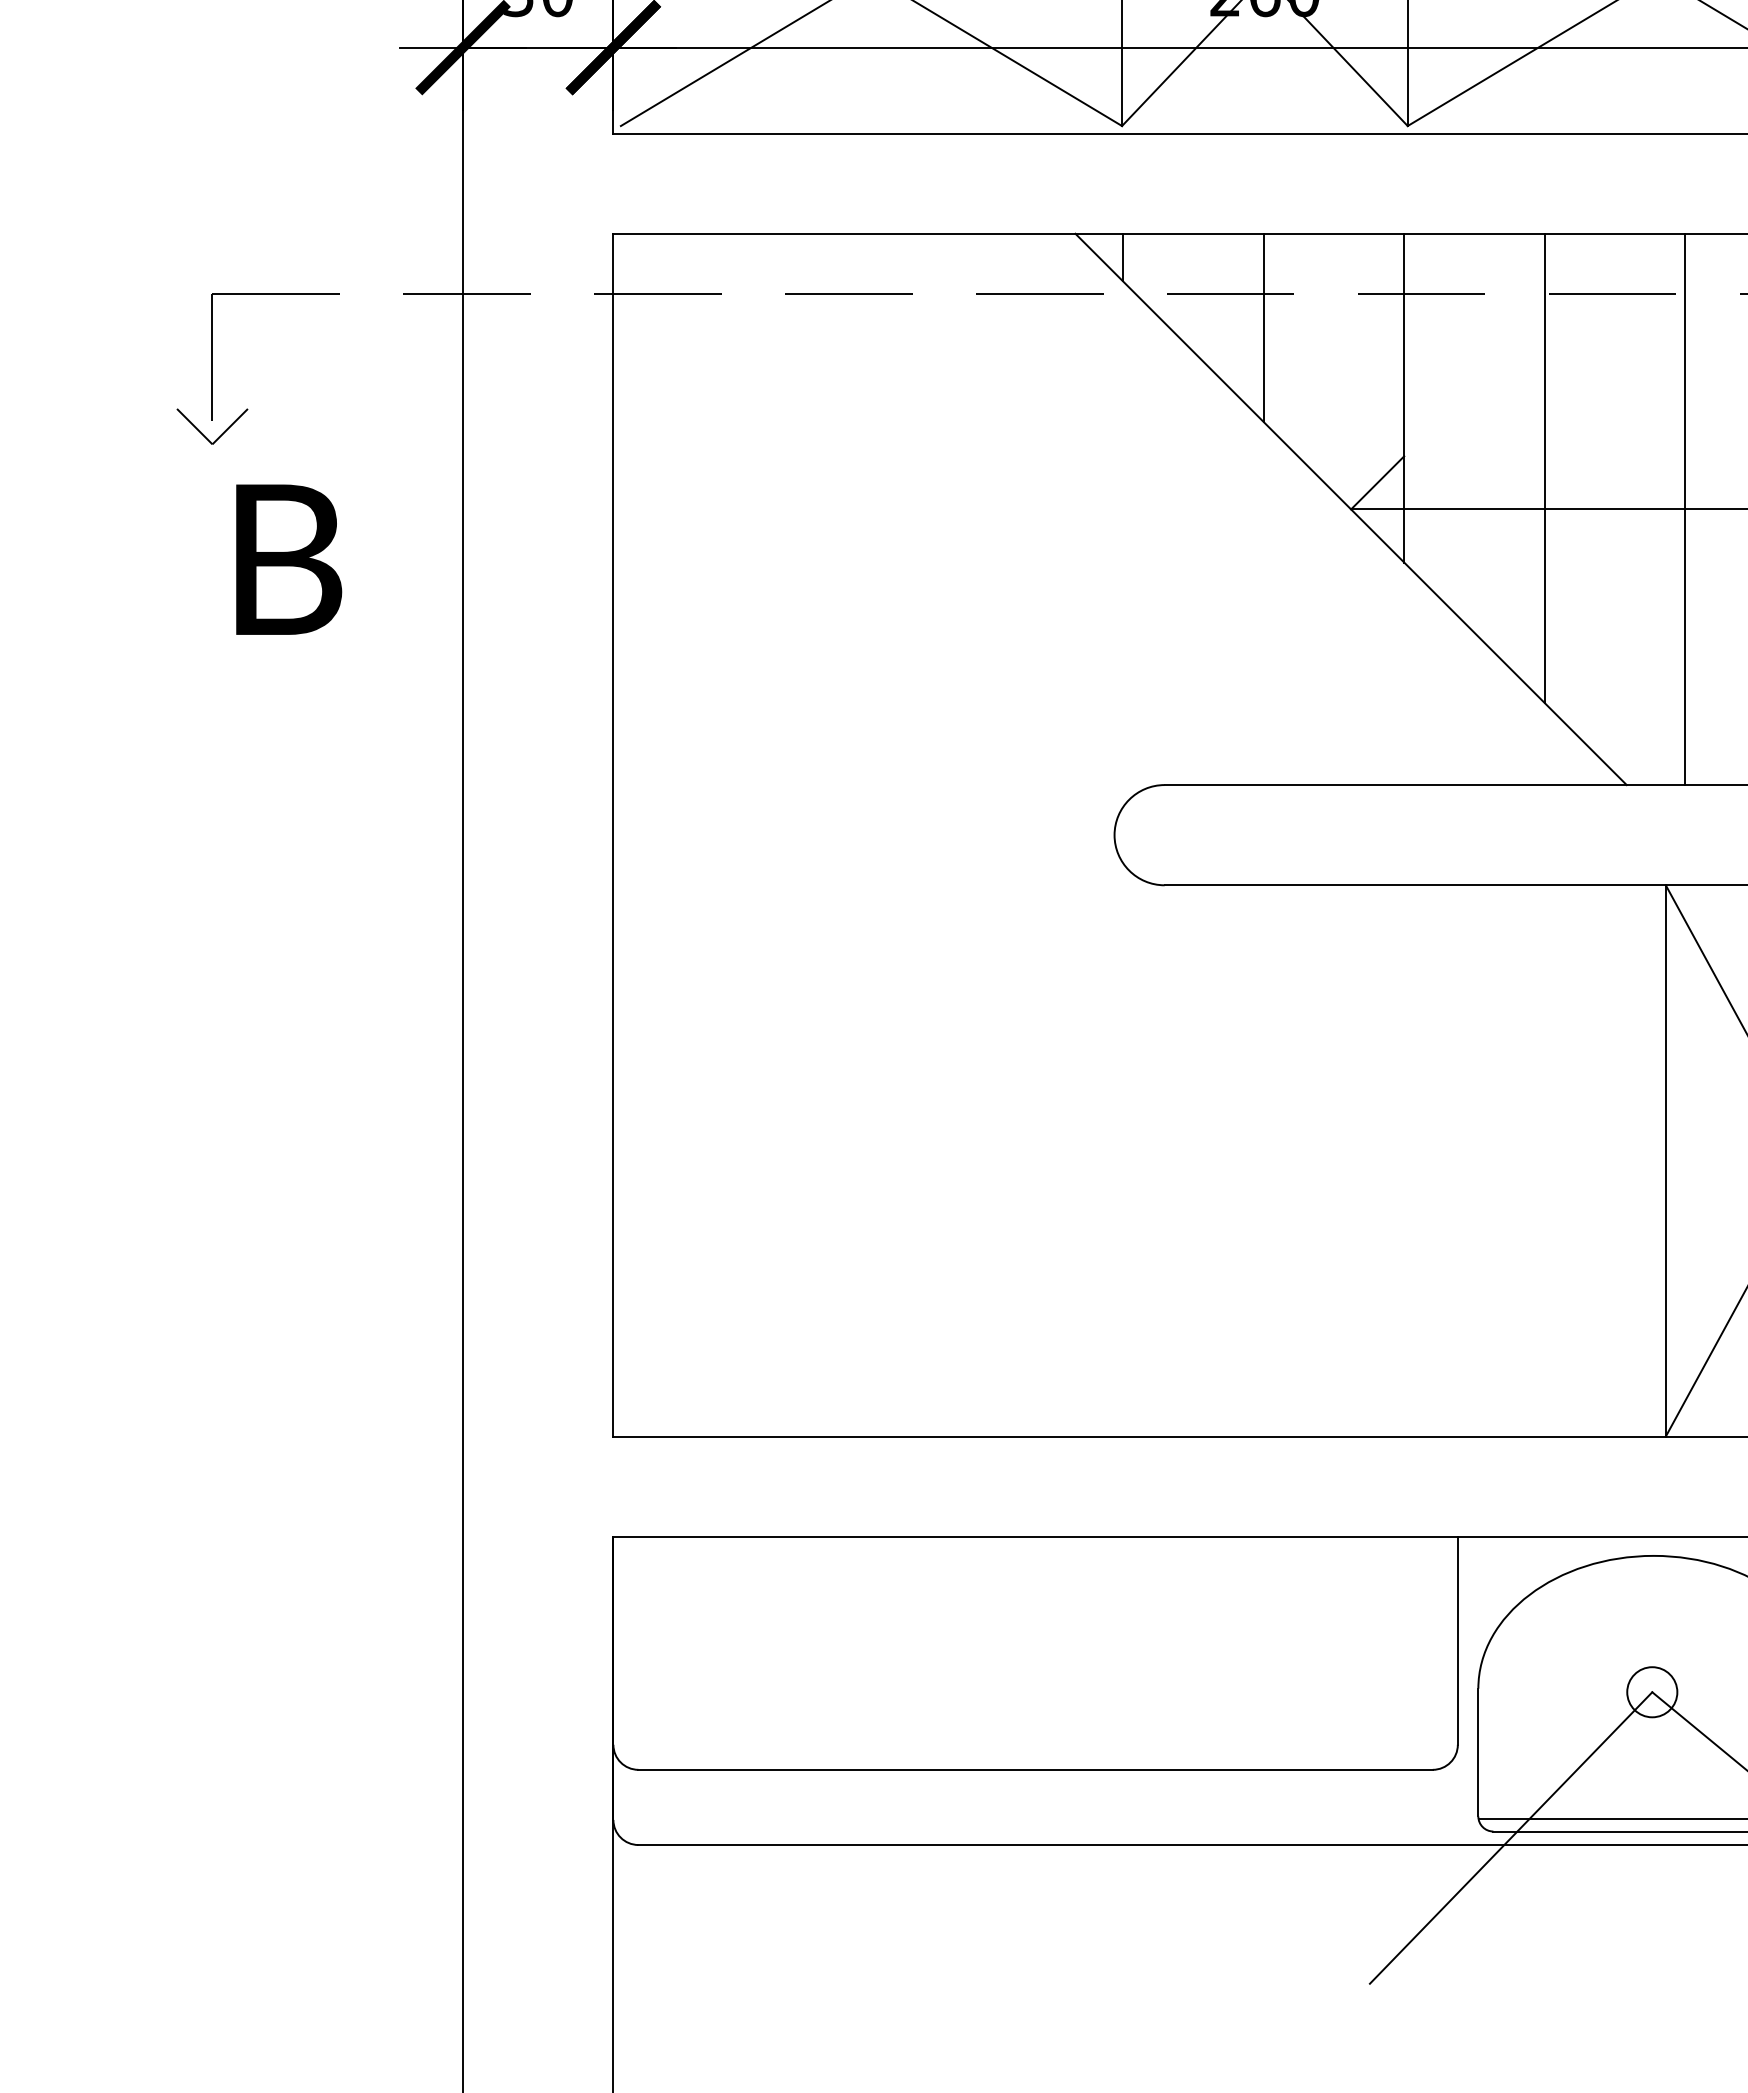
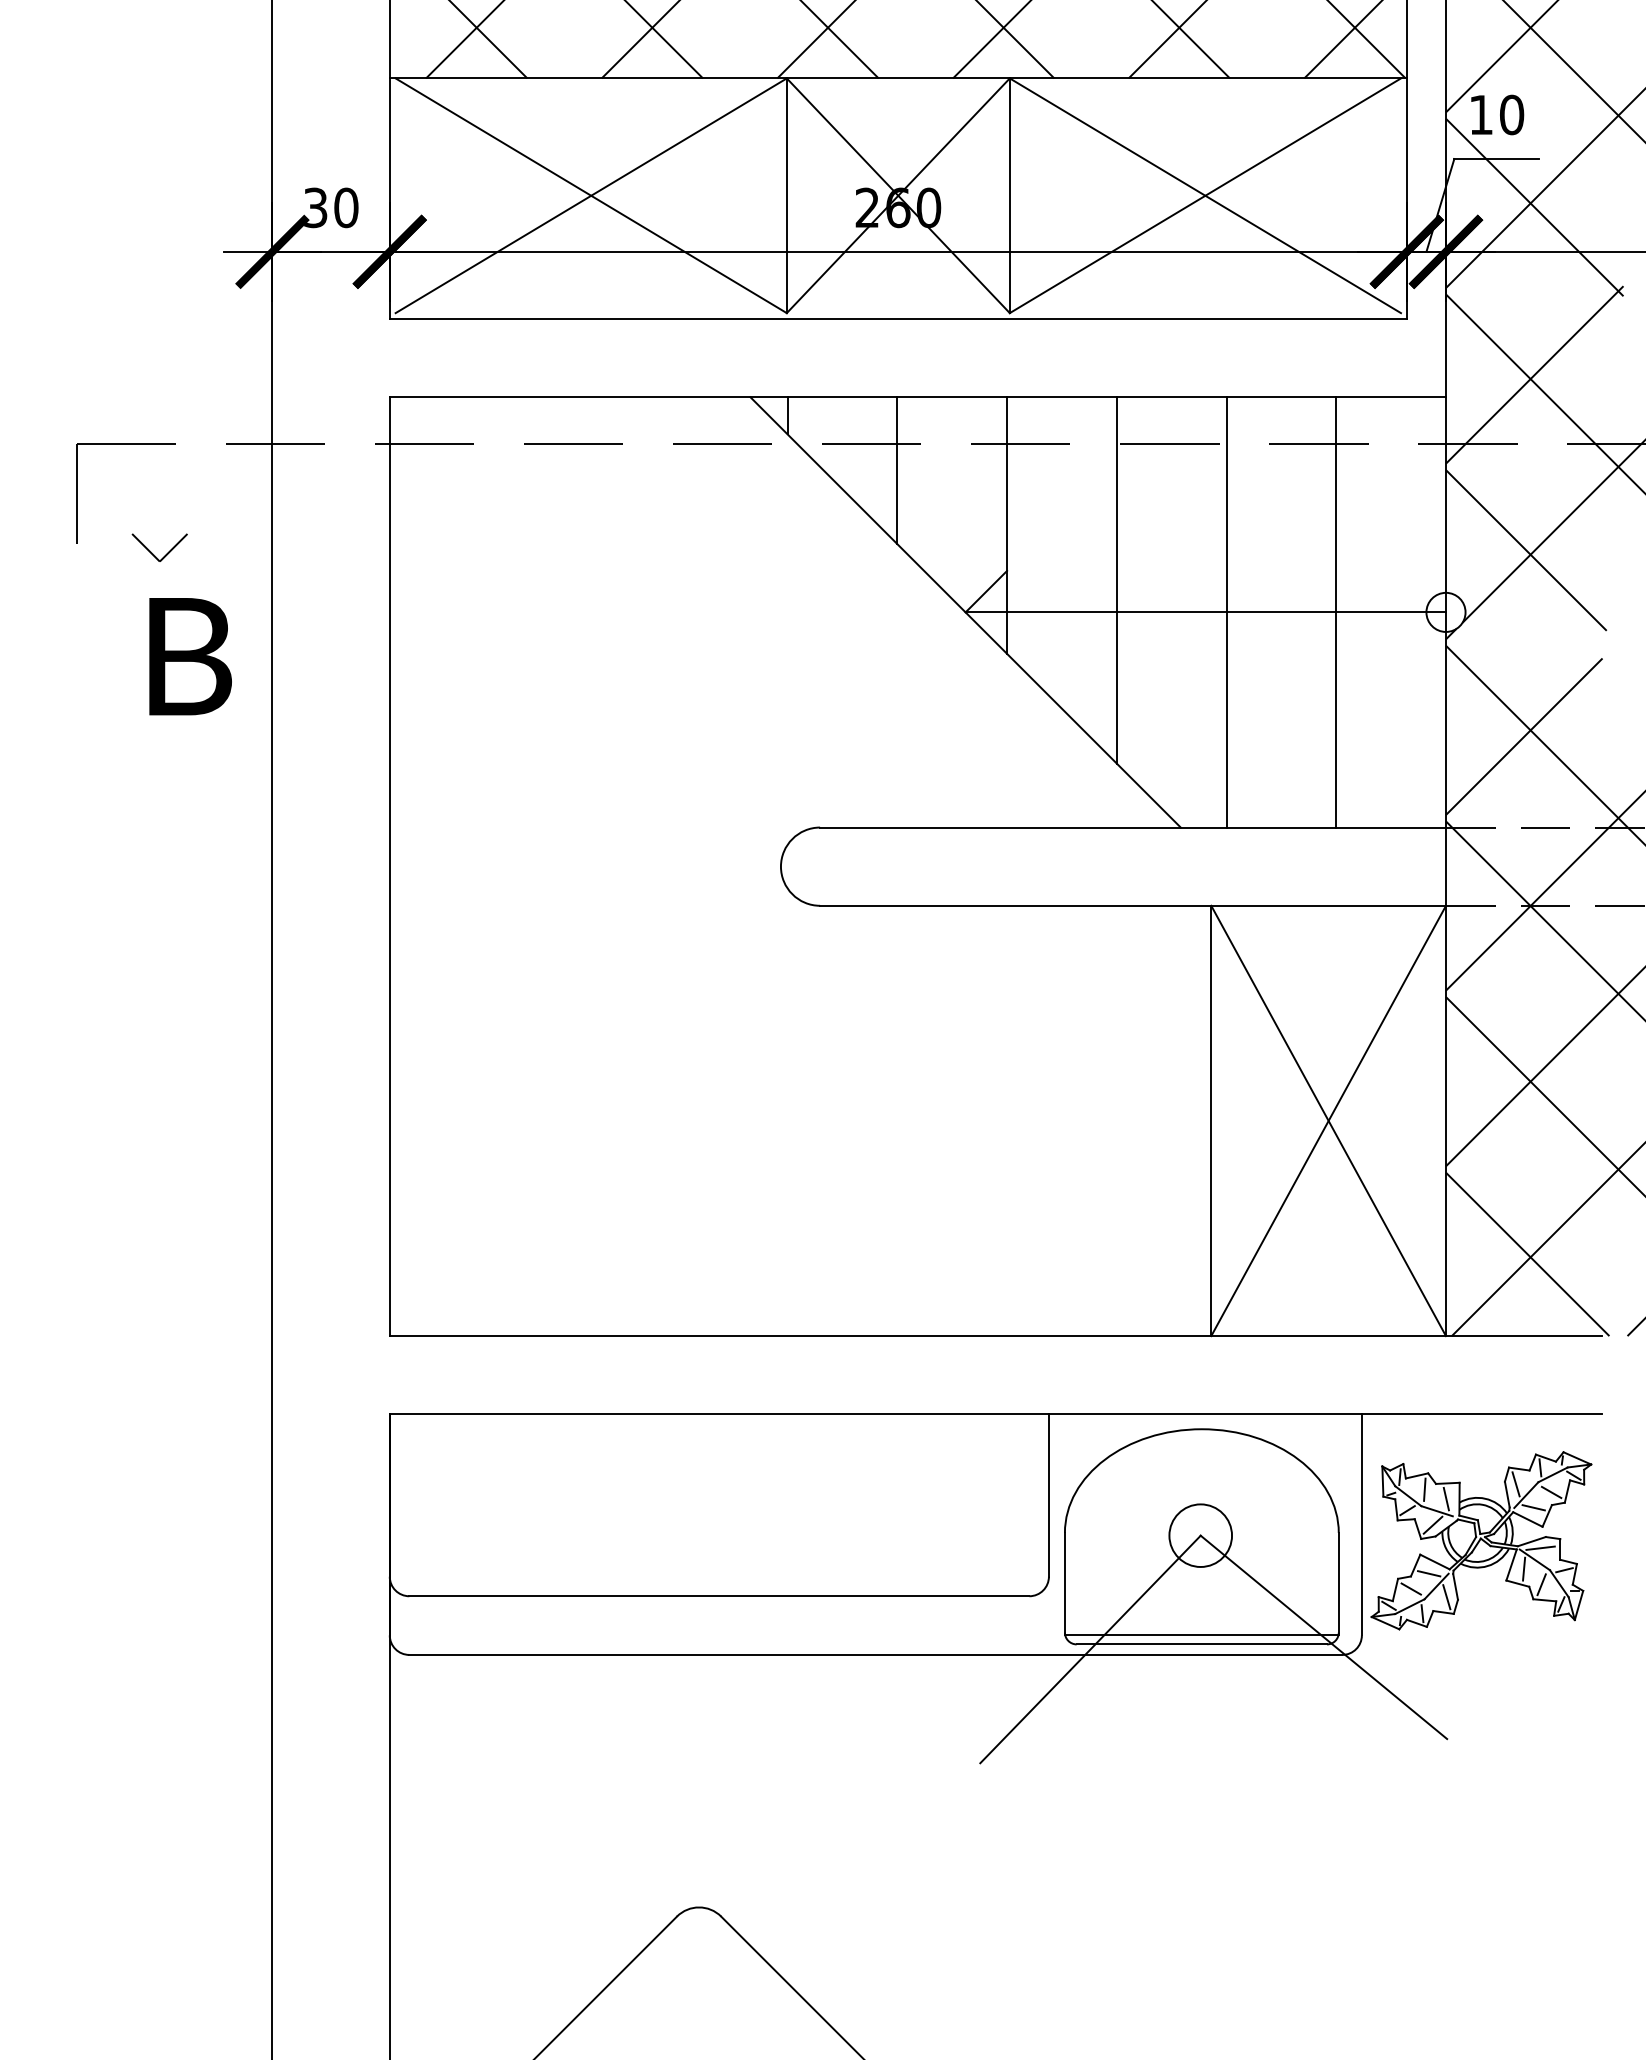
part: (204, 433) -> (153, 553), moved
text: (288, 559) -> (190, 656), moved
circle: (1652, 1692) -> (1200, 1535), size x1.6

